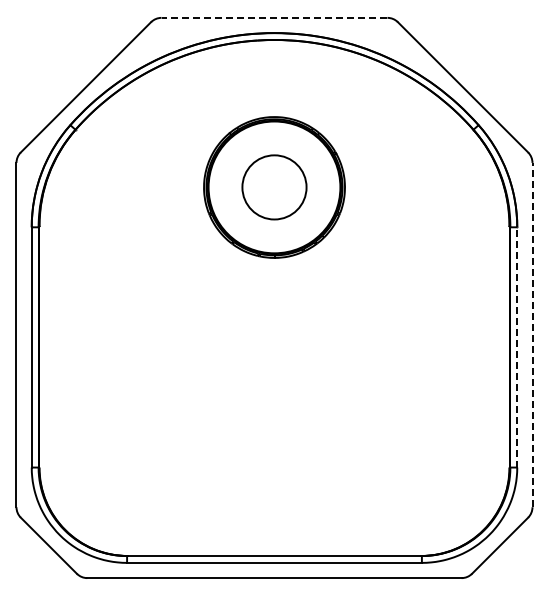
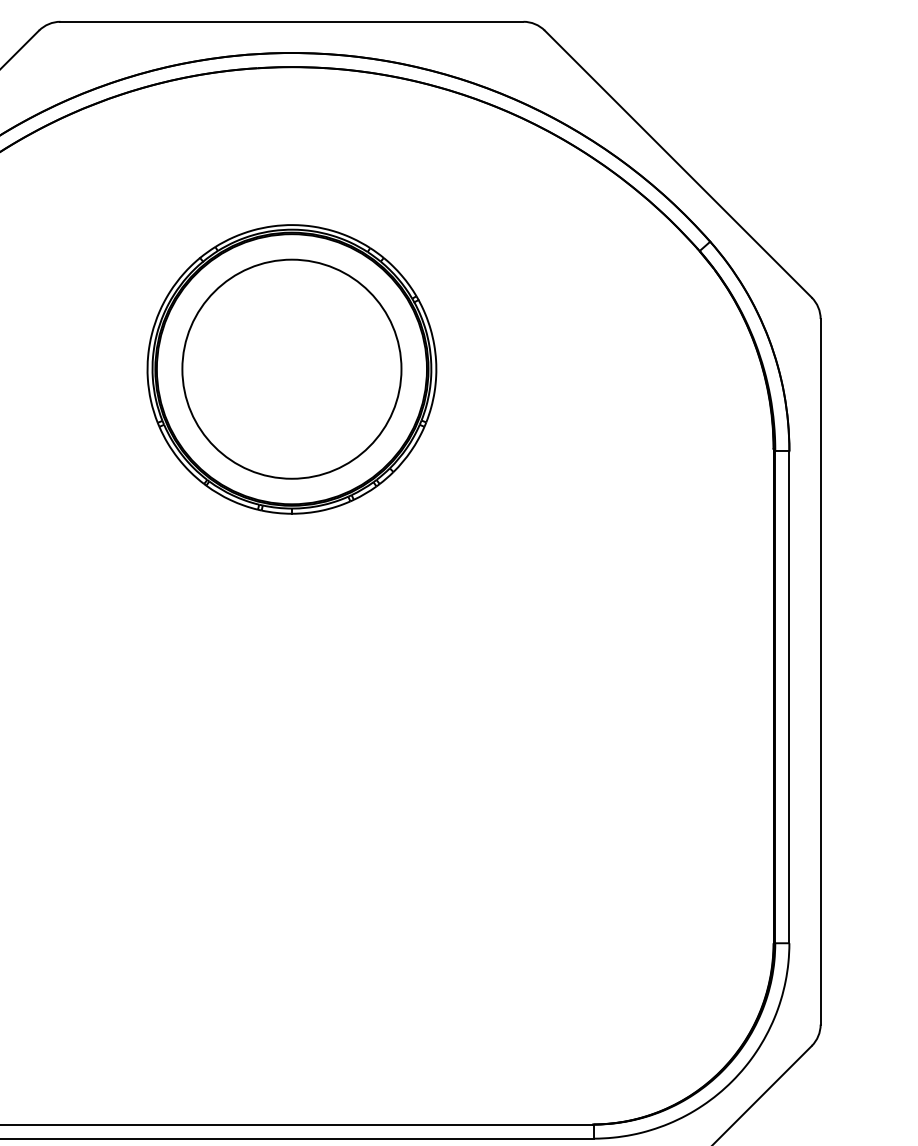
line: (274, 17) -> (291, 21), dashed -> solid
circle: (274, 186) -> (291, 367), size x1.67
line: (532, 334) -> (820, 670), dashed -> solid
line: (517, 346) -> (789, 695), dashed -> solid

